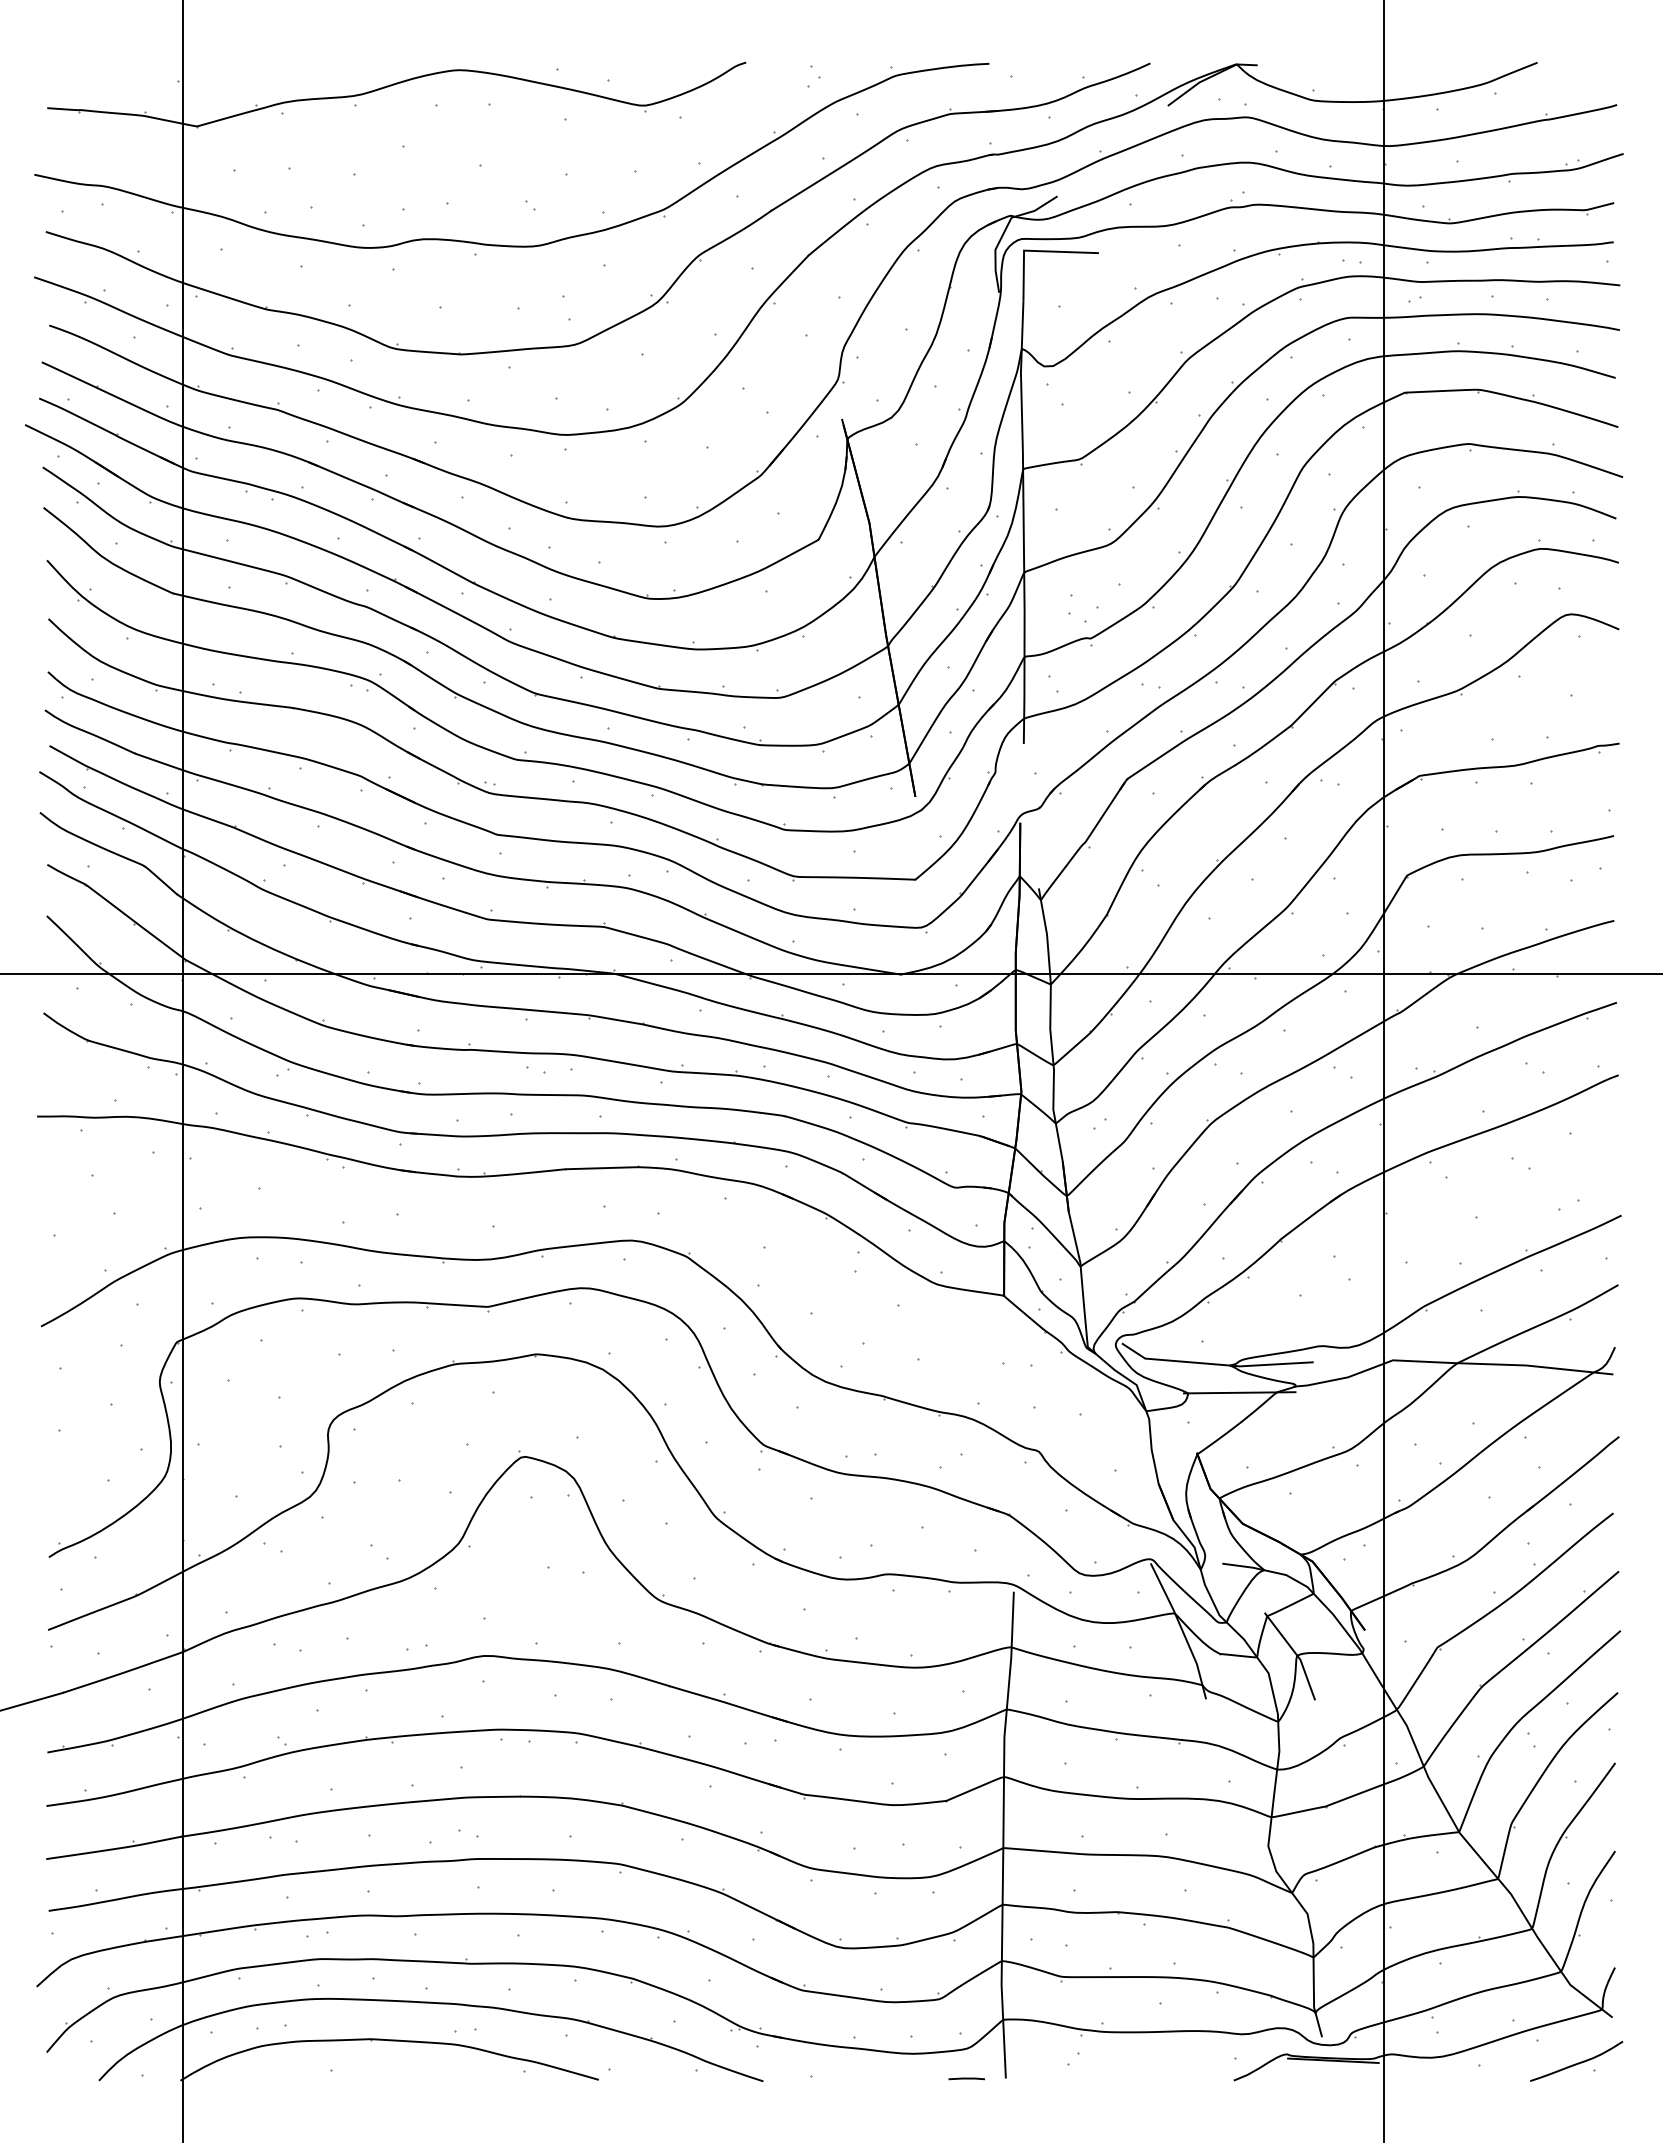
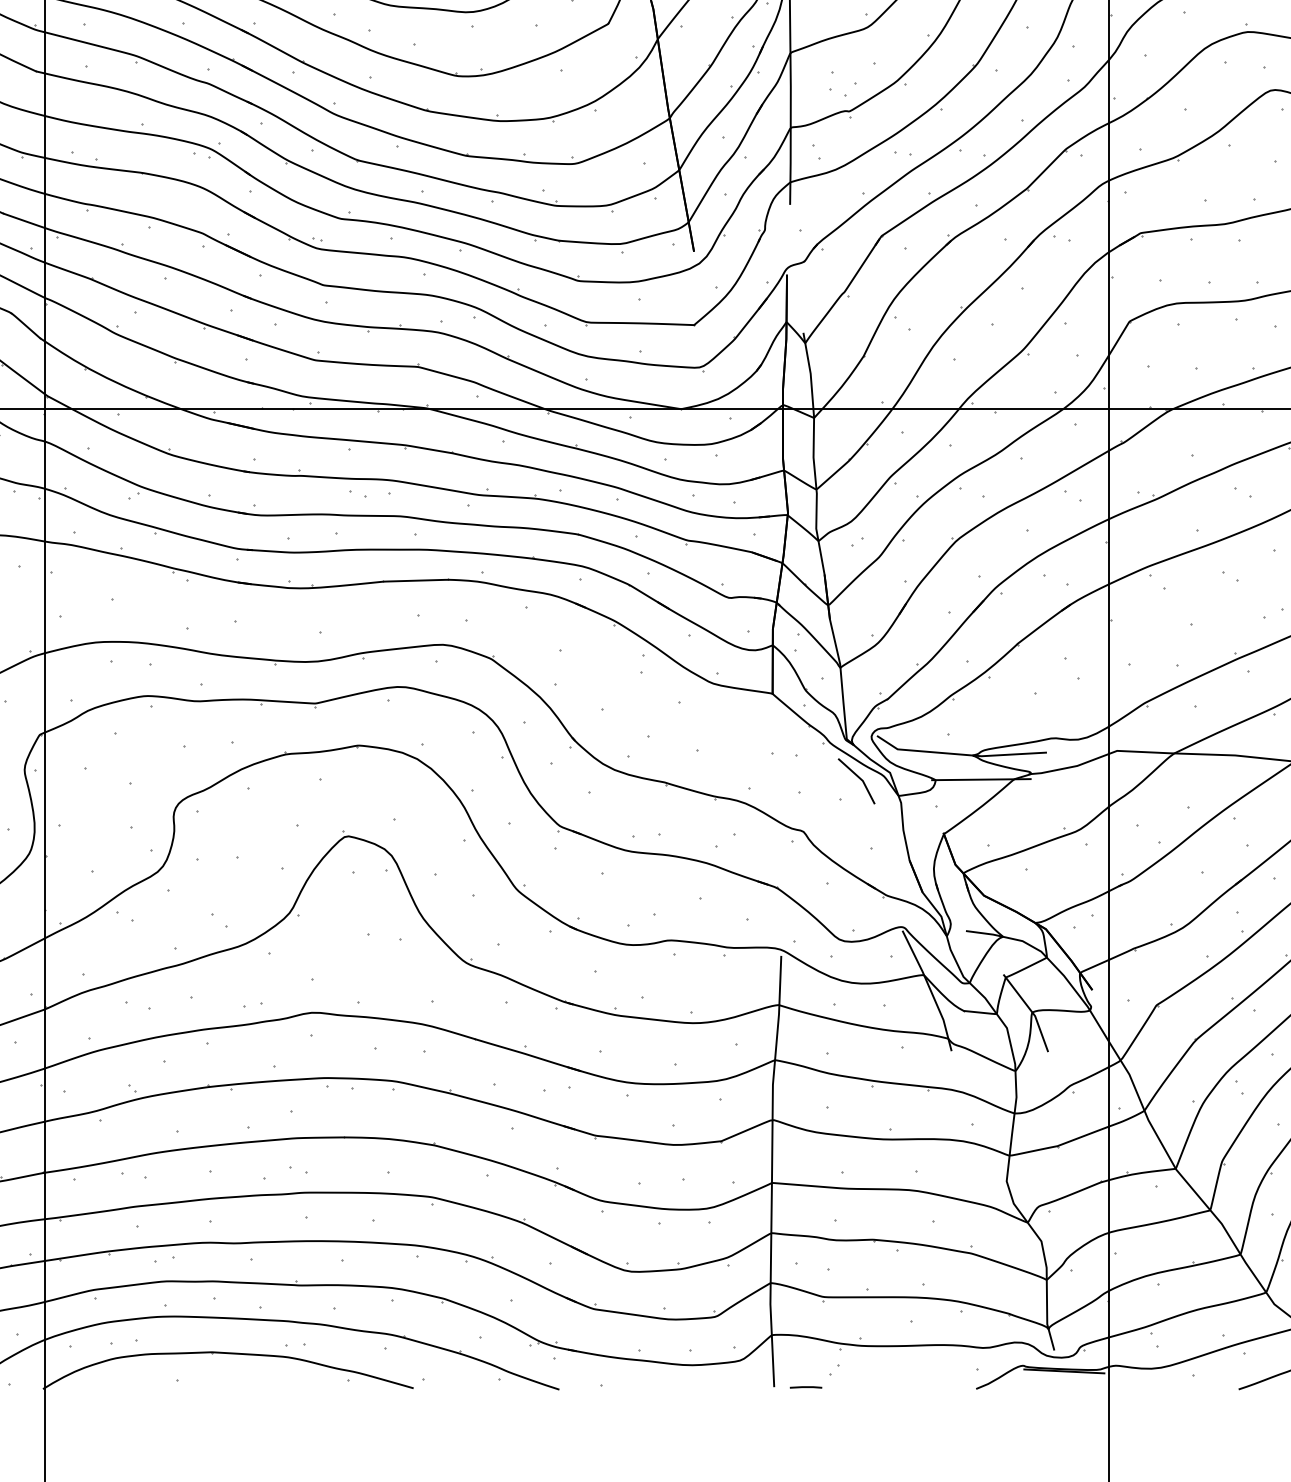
line: (1101, 1391) -> (858, 778), added
line: (966, 2078) -> (805, 1387), moved

